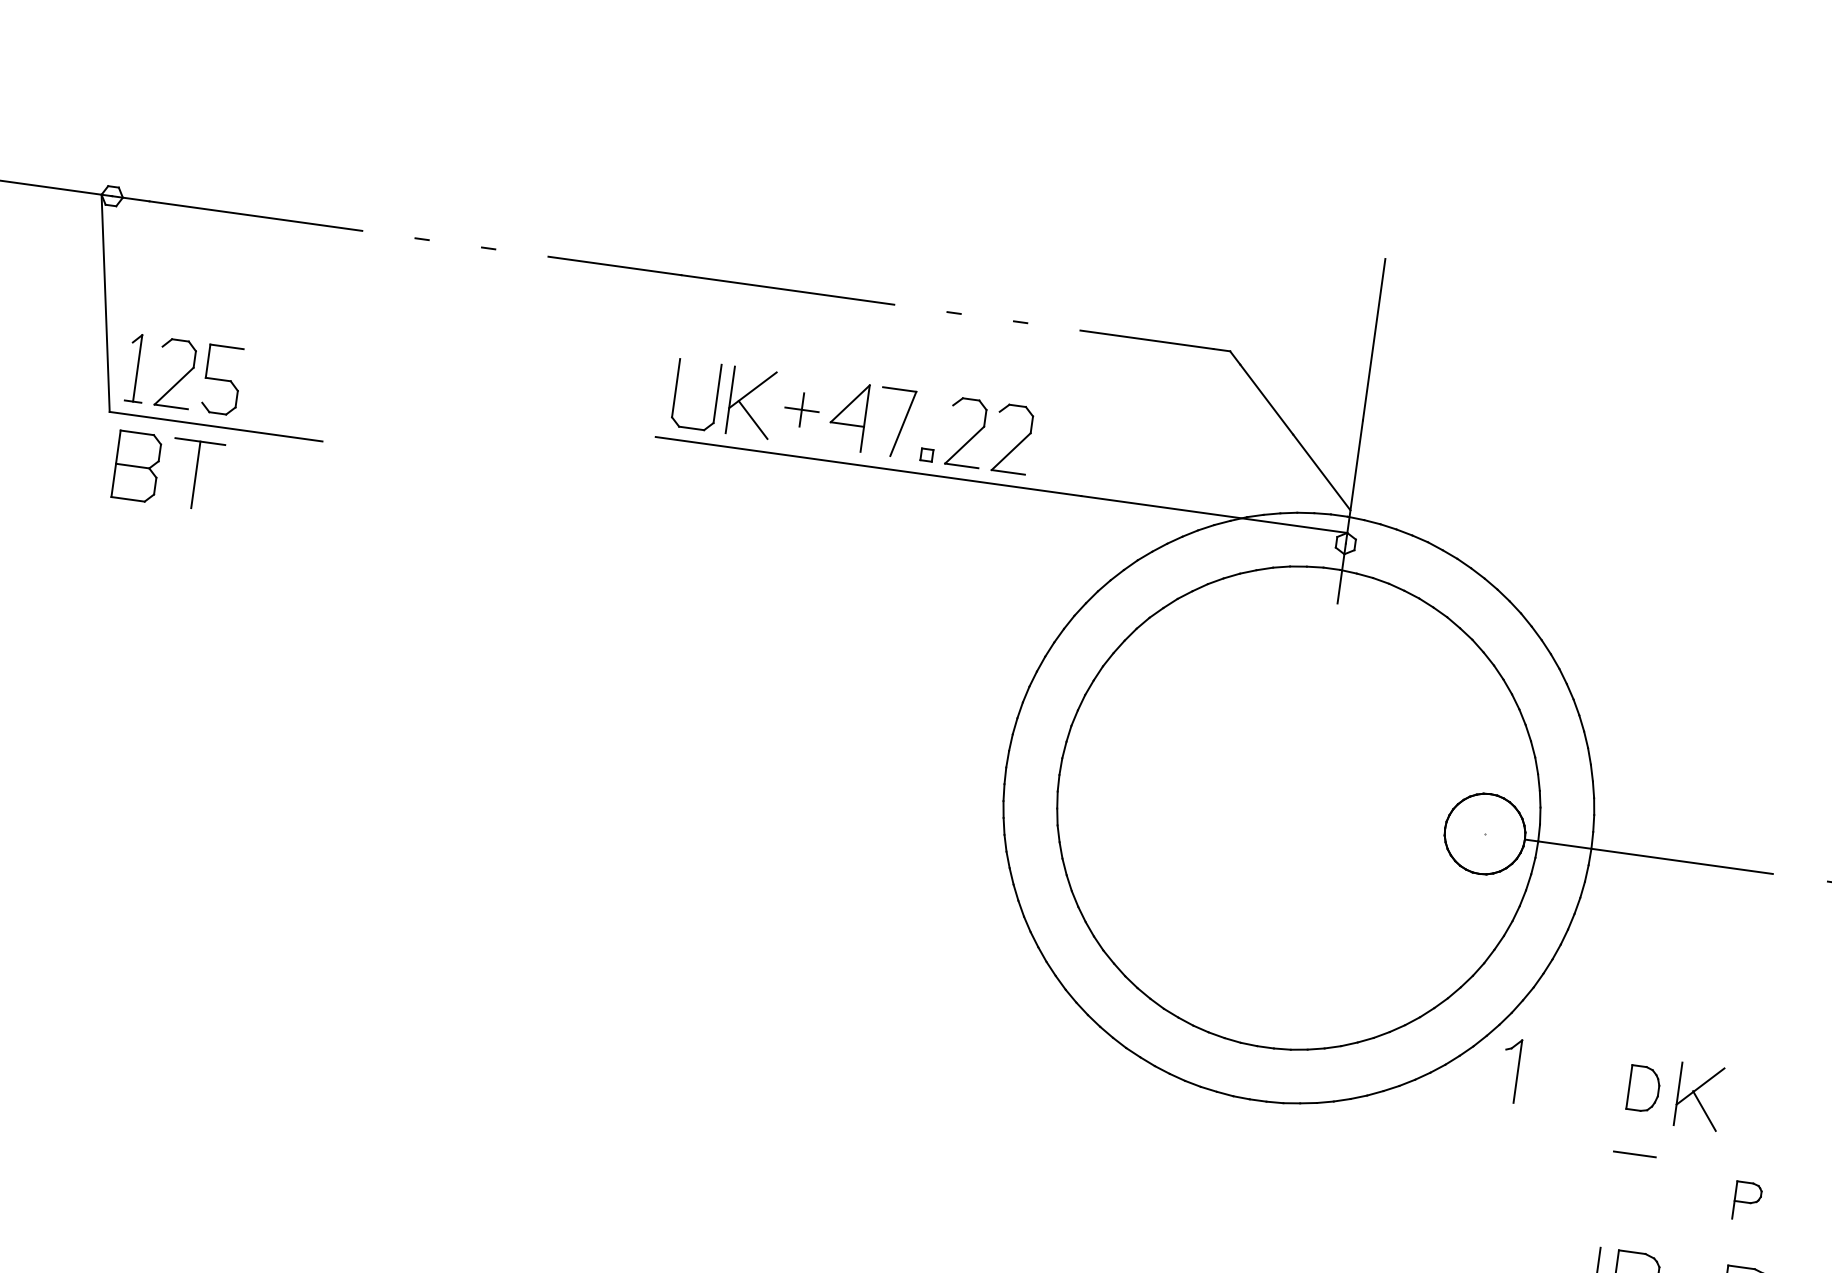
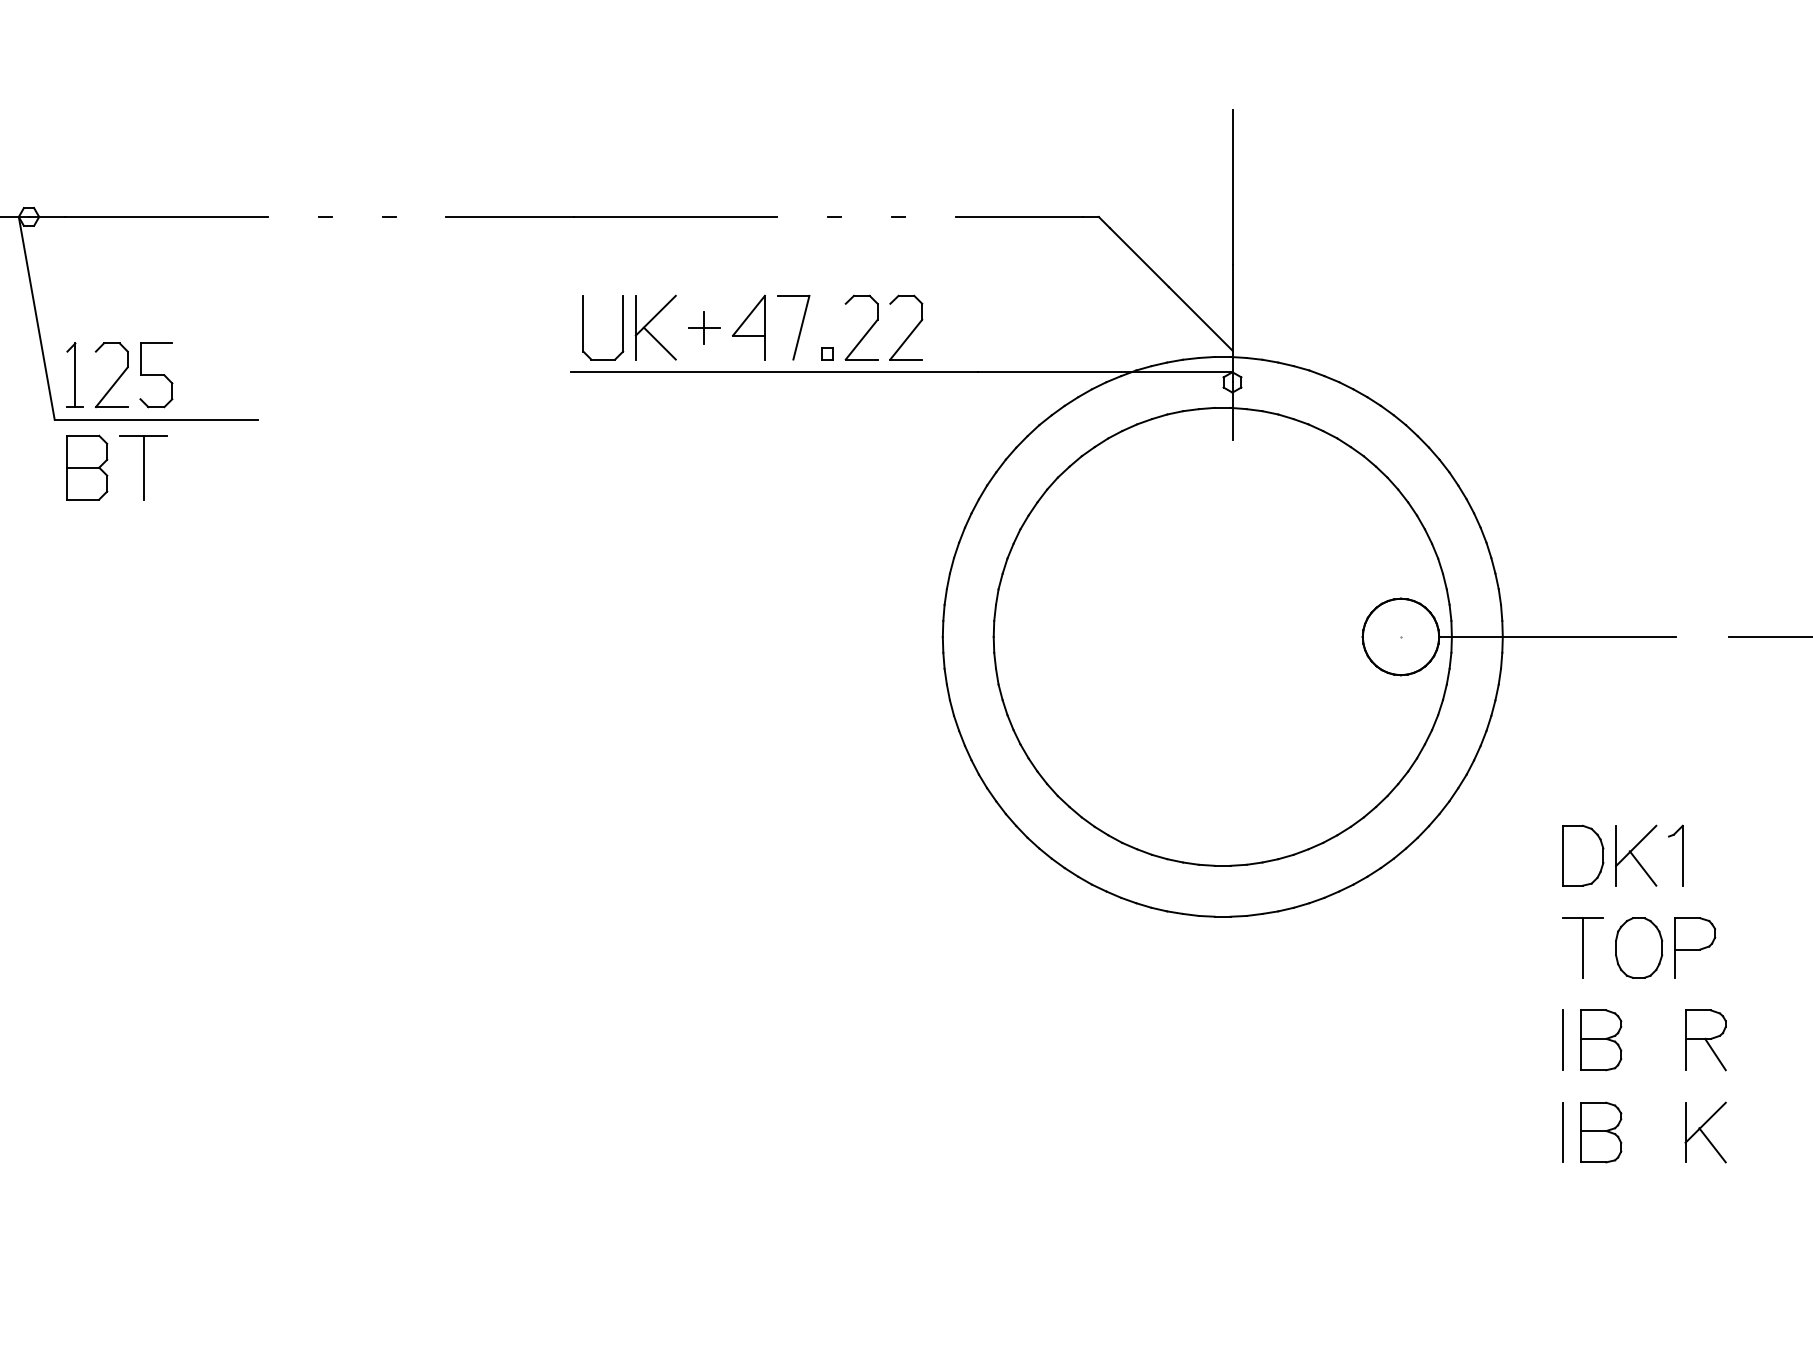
part: (1517, 1071) -> (1682, 855), moved
part: (1644, 1088) -> (1583, 855), size x1.43
line: (1629, 1184) -> (1582, 947), added
part: (1689, 1193) -> (1639, 947), added
part: (1747, 1201) -> (1695, 947), size x1.67

